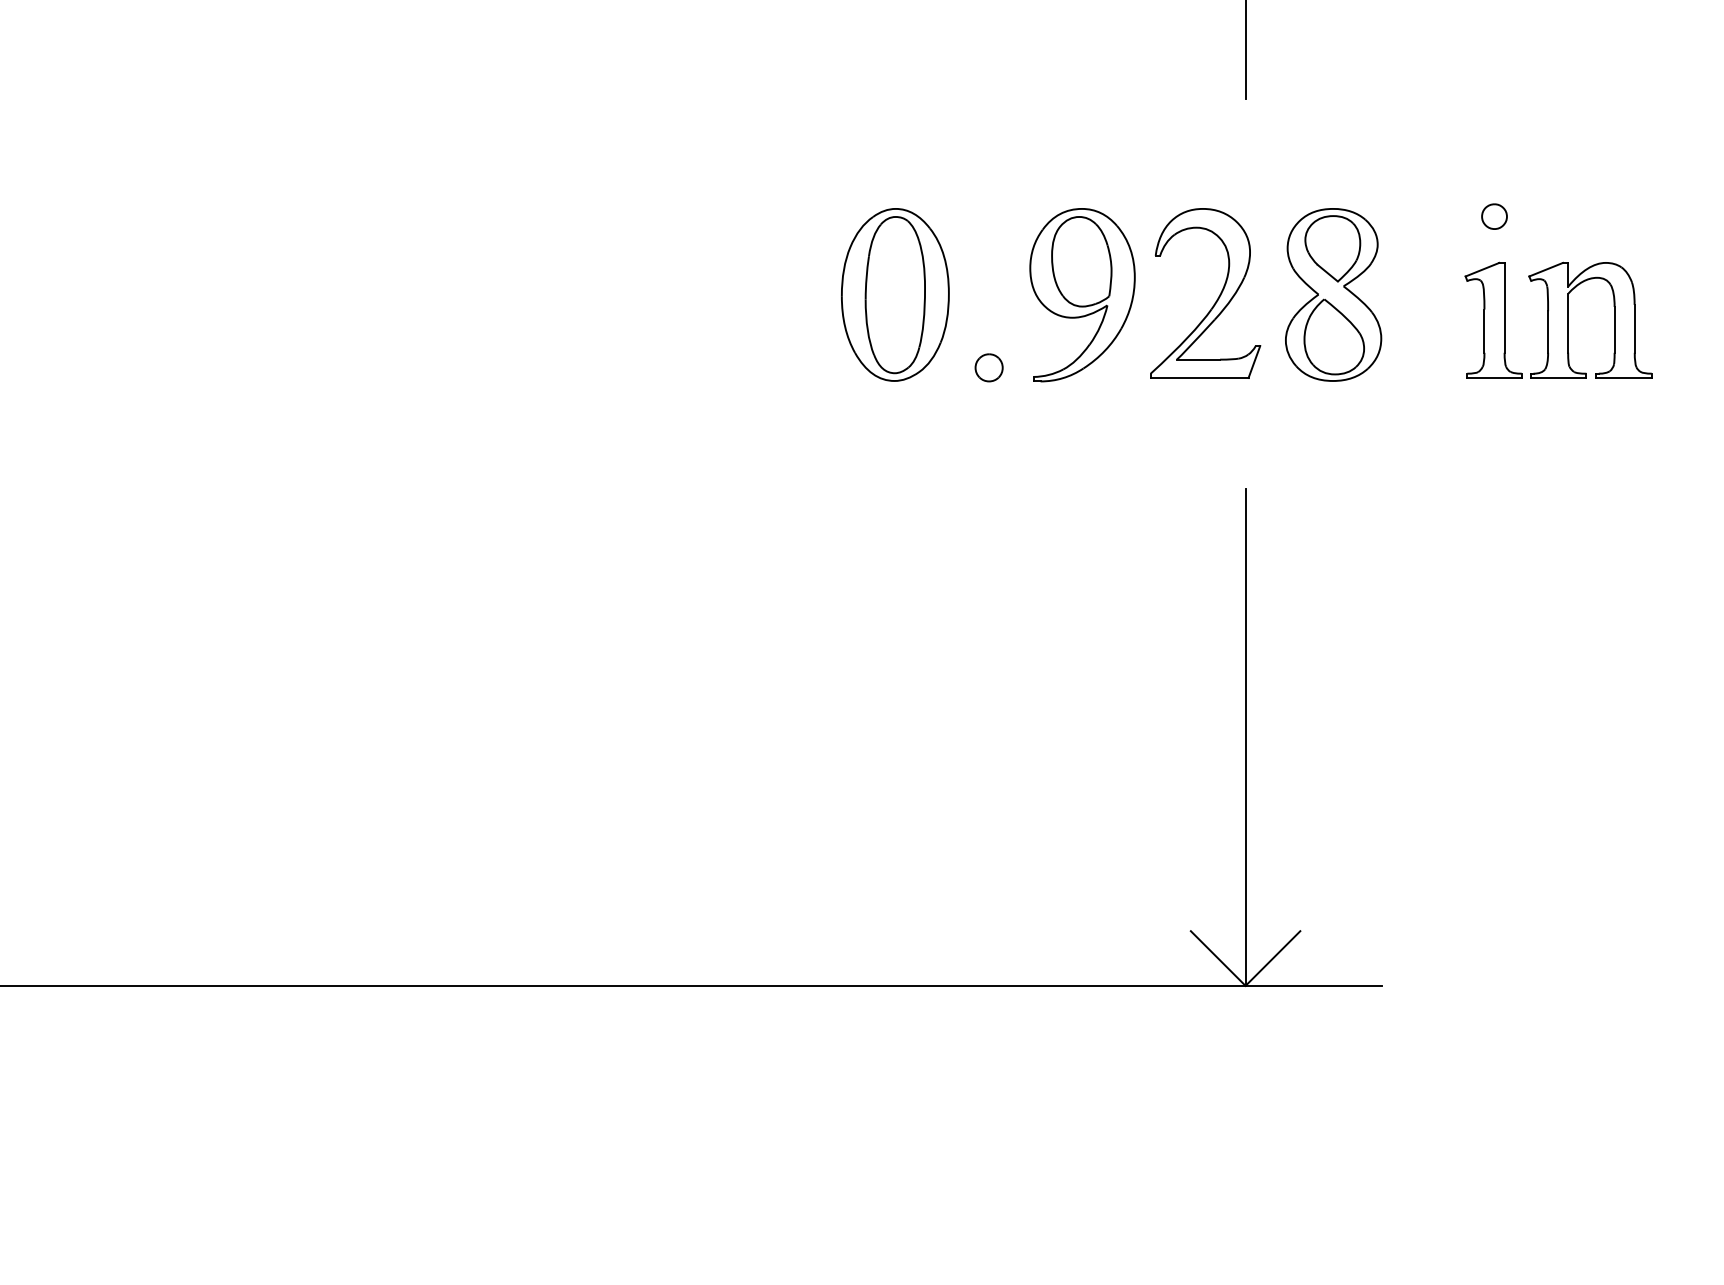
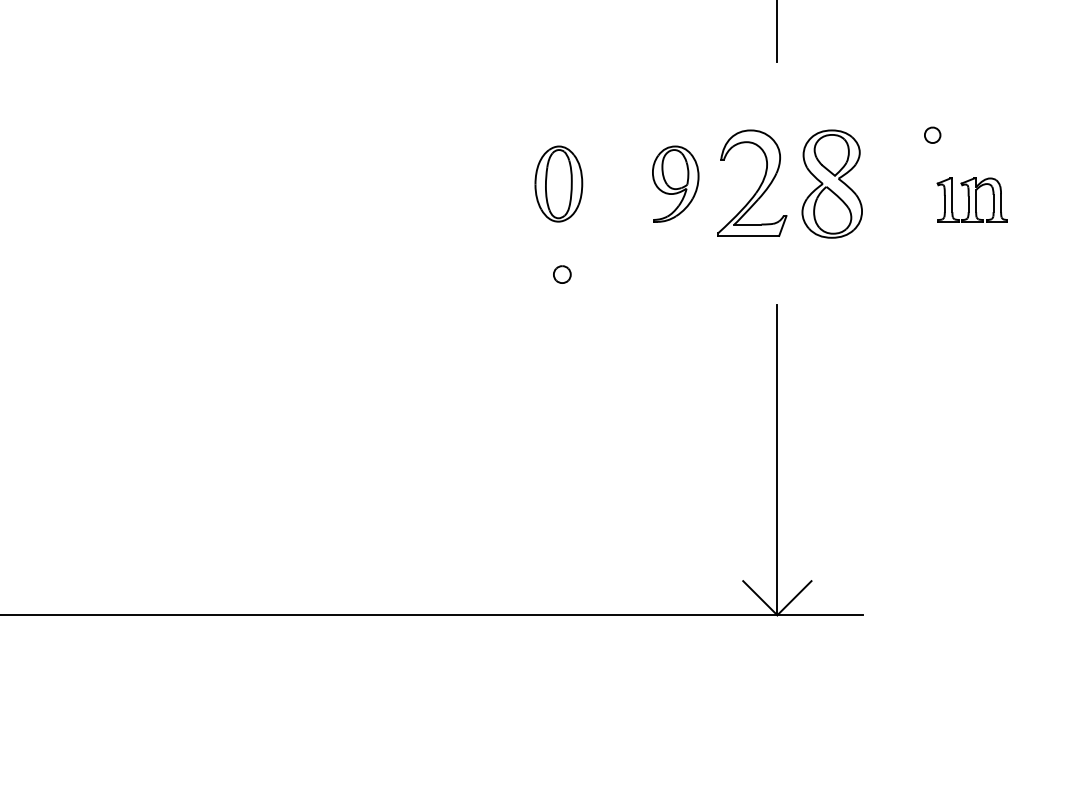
part: (894, 293) -> (558, 183), size x0.7
part: (1082, 293) -> (675, 183), size x0.7
part: (1558, 319) -> (972, 199), size x0.6
part: (989, 367) -> (562, 274), moved

